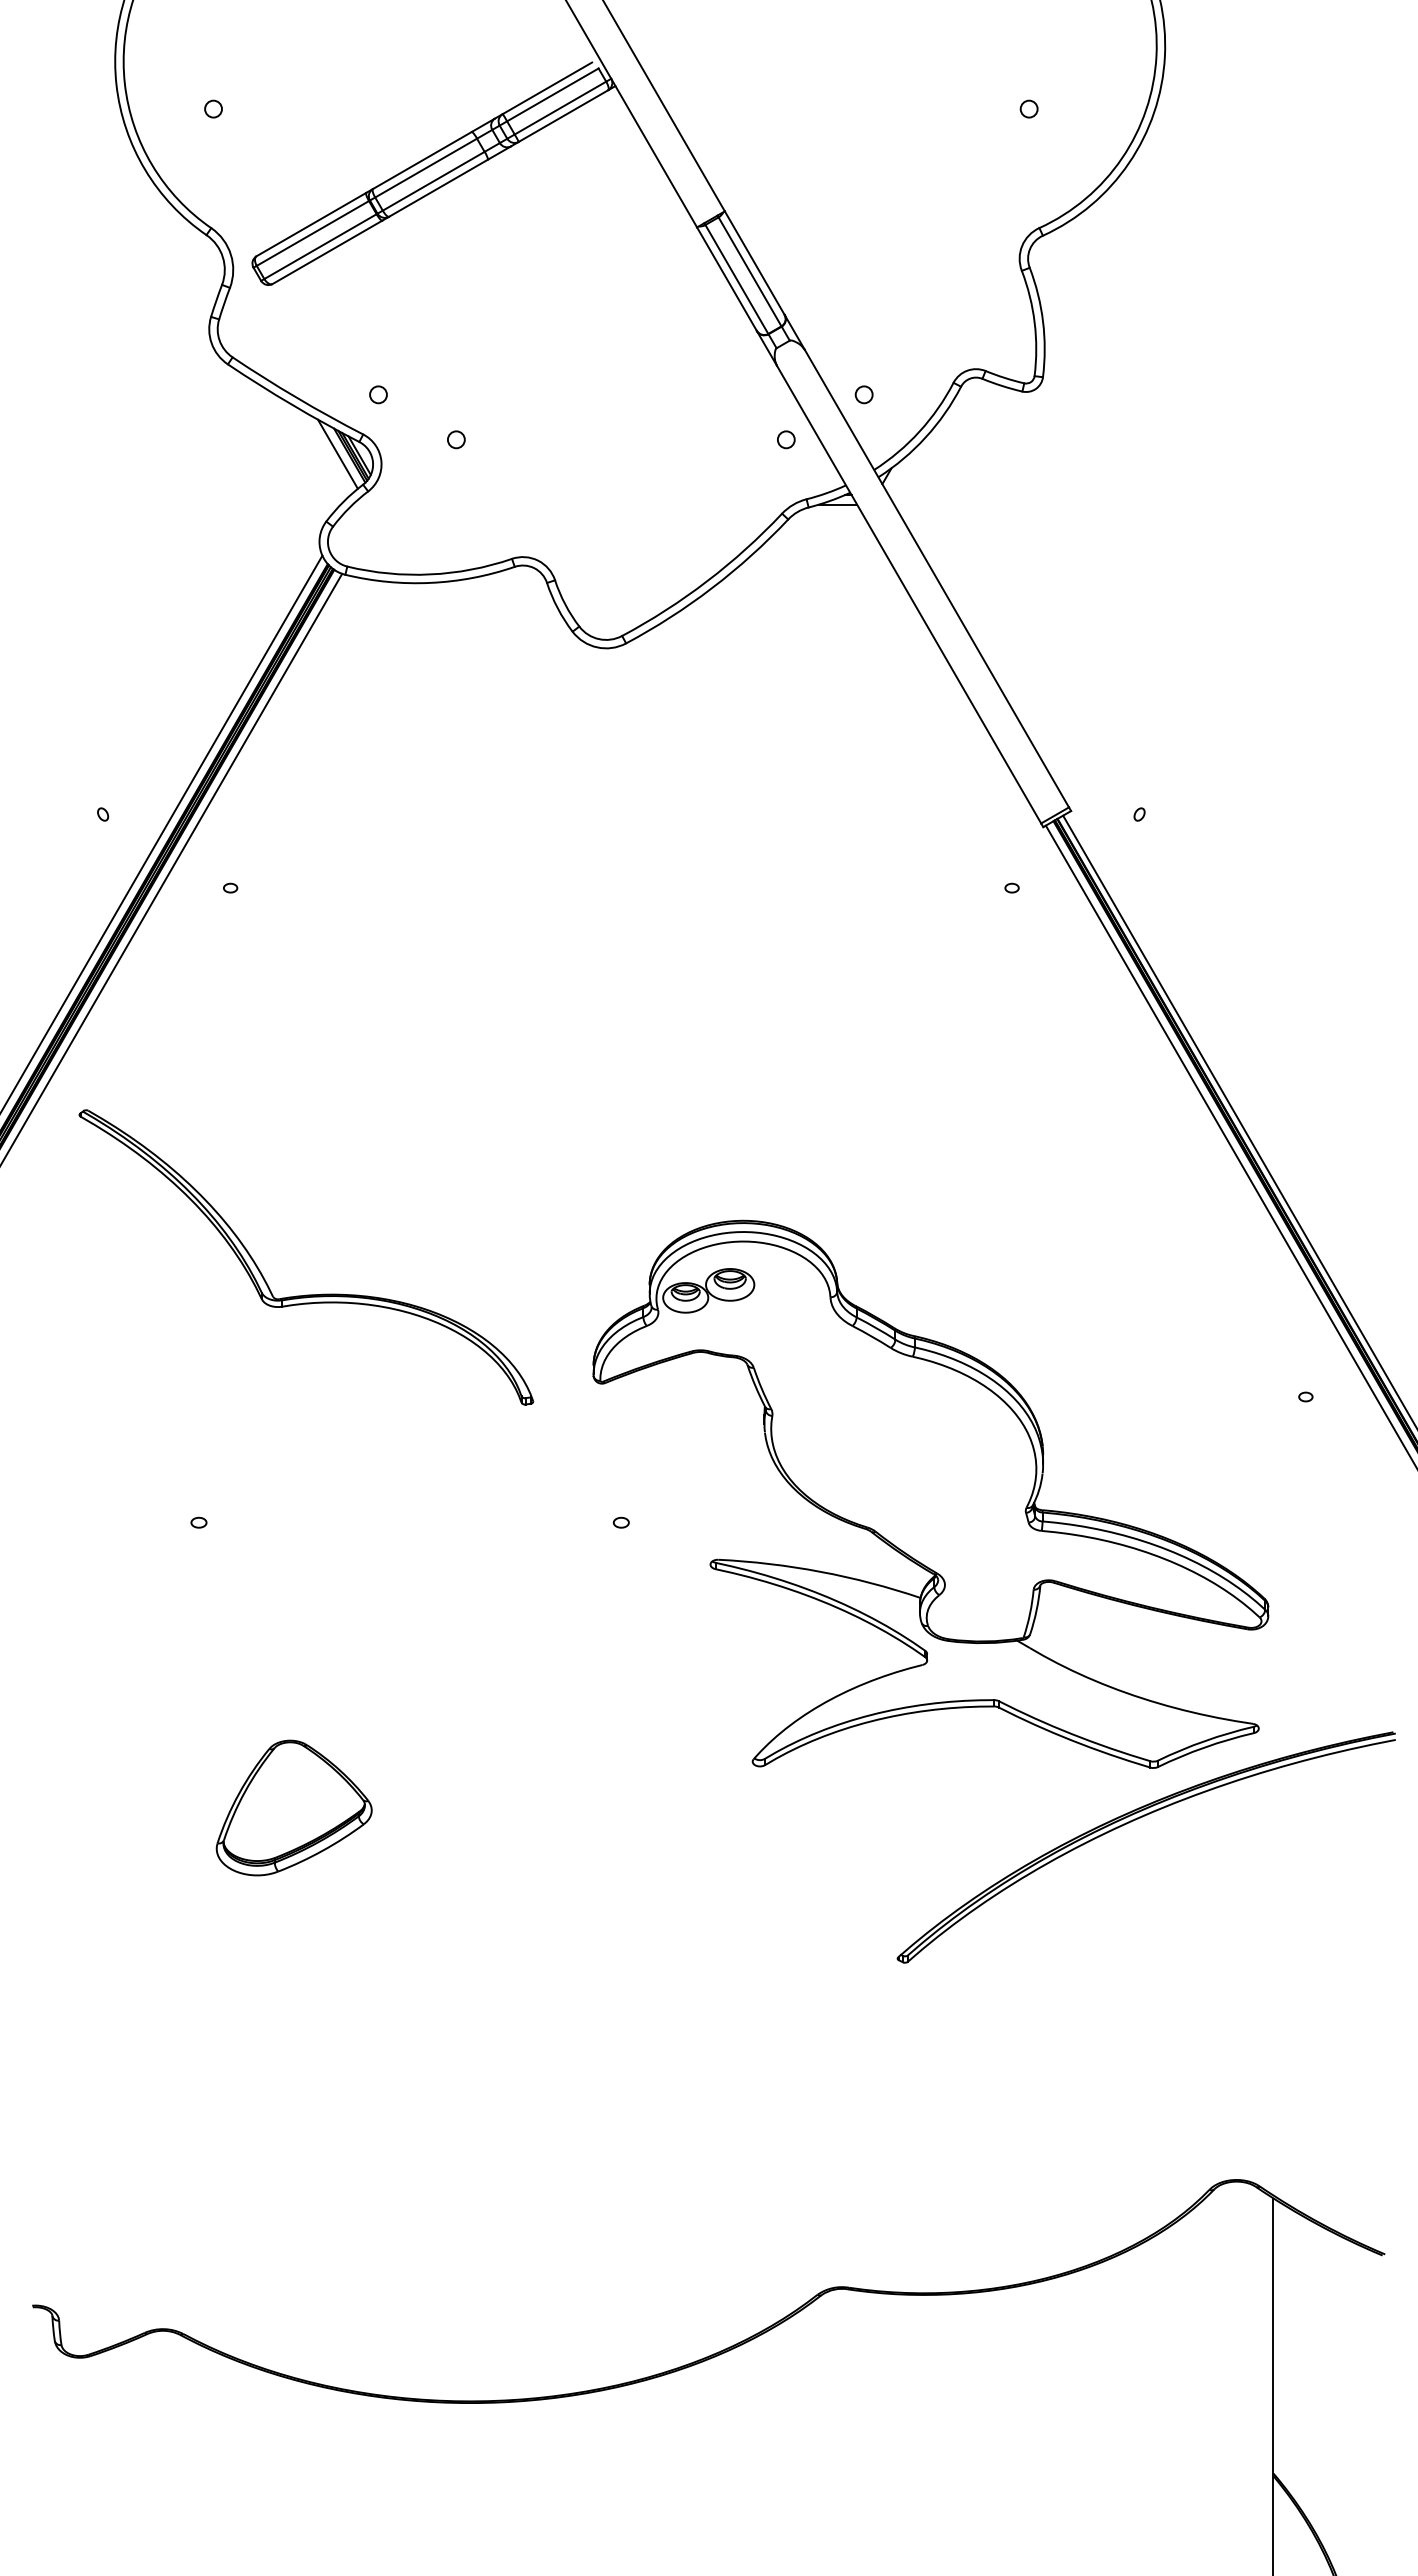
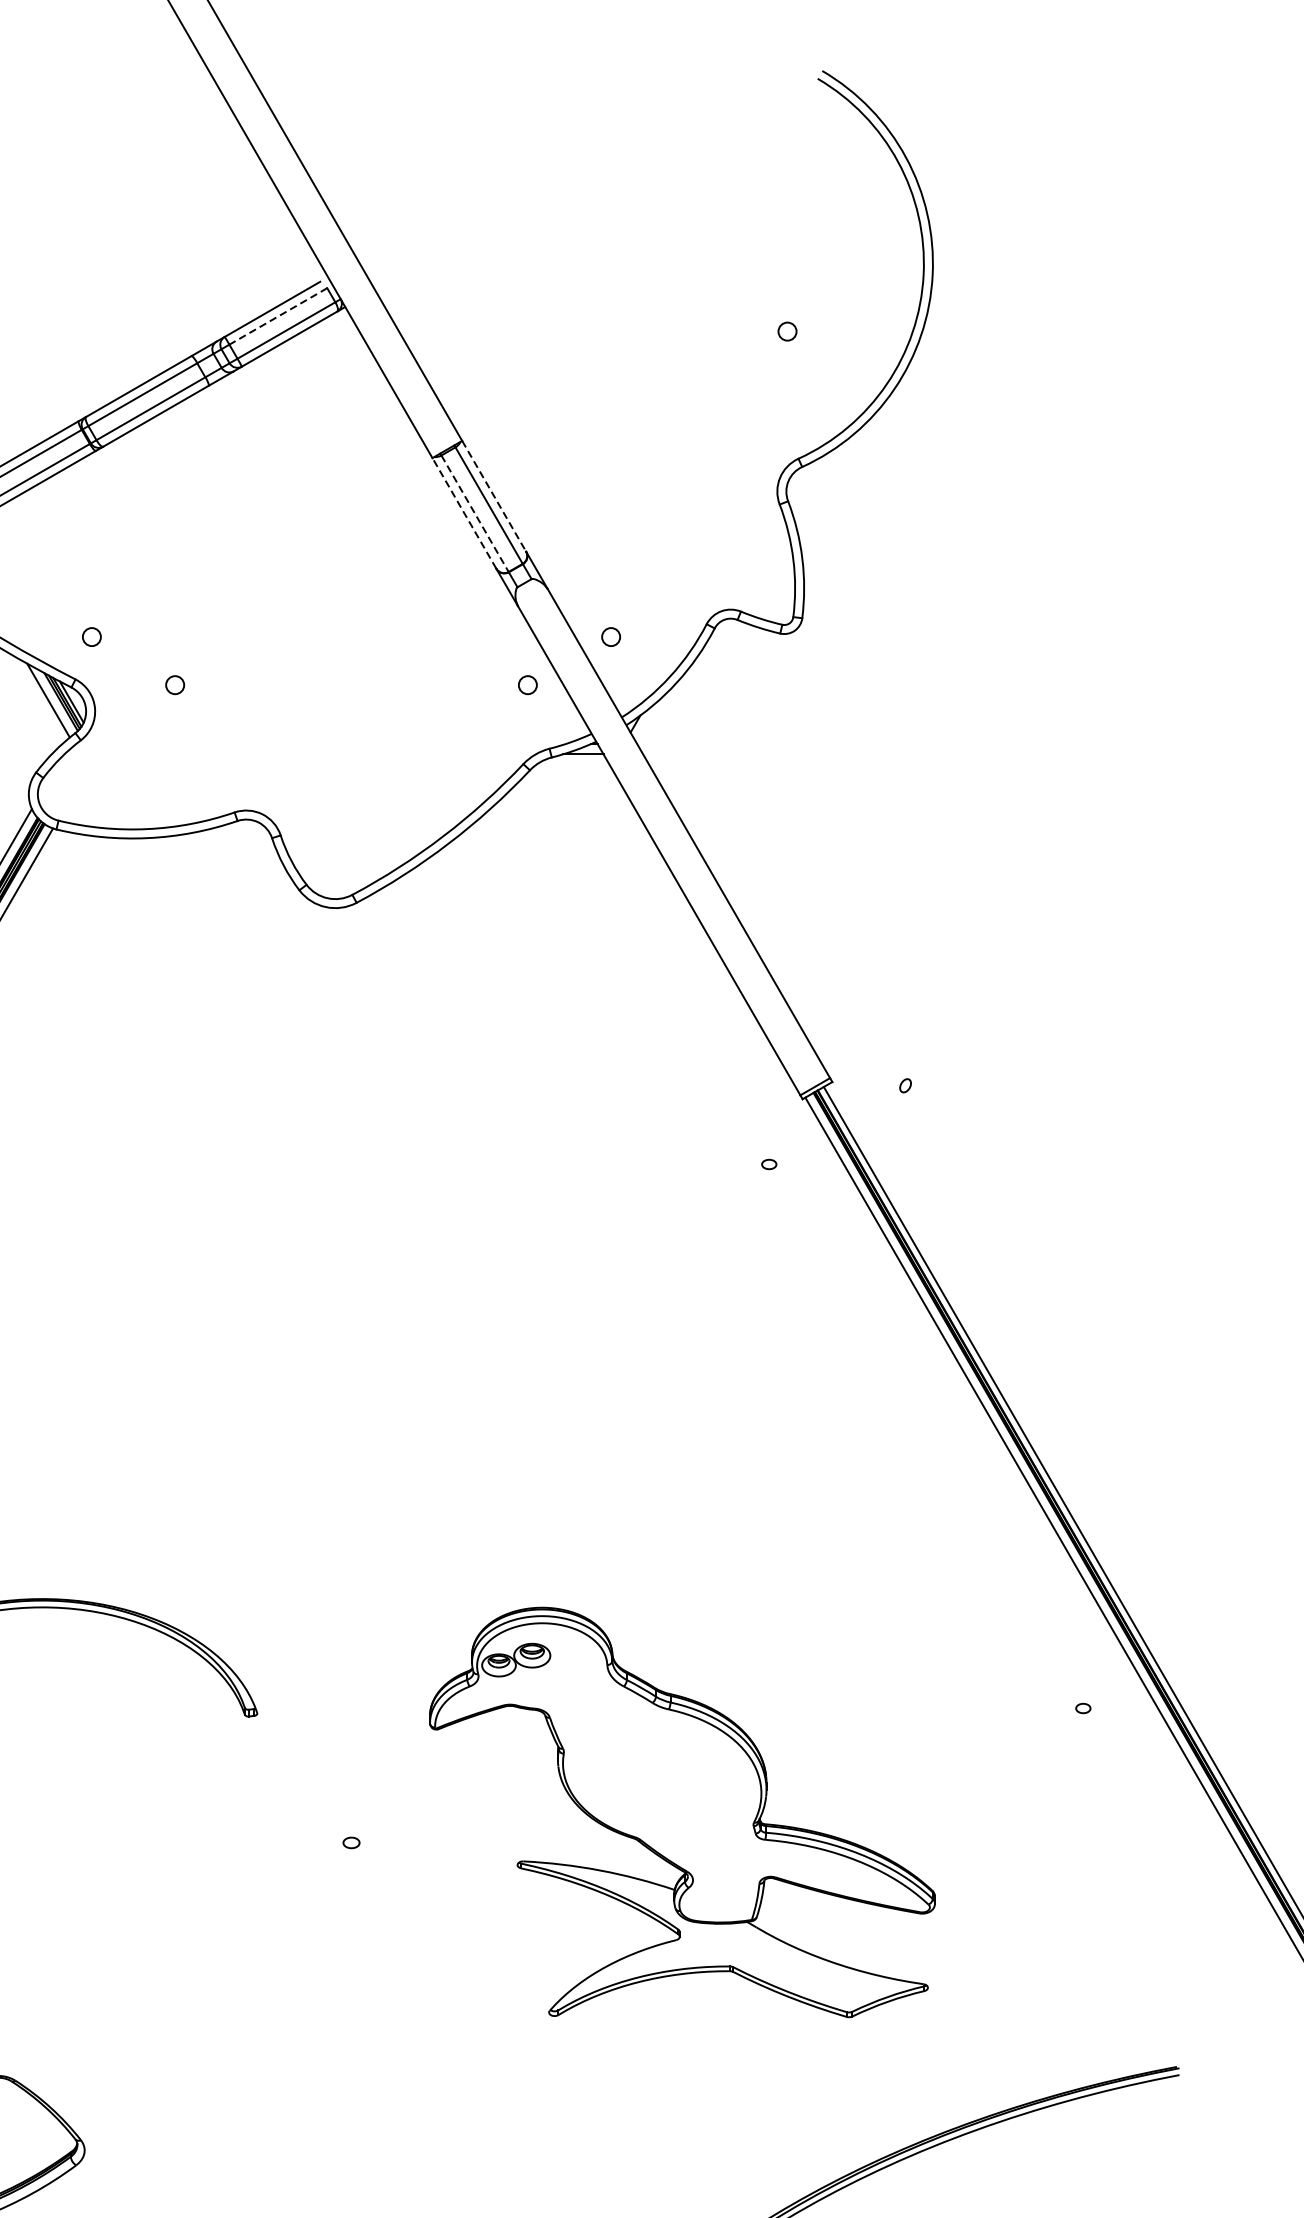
line: (552, 94) -> (277, 315), solid -> dashed
line: (754, 263) -> (493, 496), solid -> dashed
line: (726, 279) -> (463, 513), solid -> dashed
line: (736, 279) -> (474, 513), solid -> dashed
part: (930, 1493) -> (682, 1811), size x0.7

